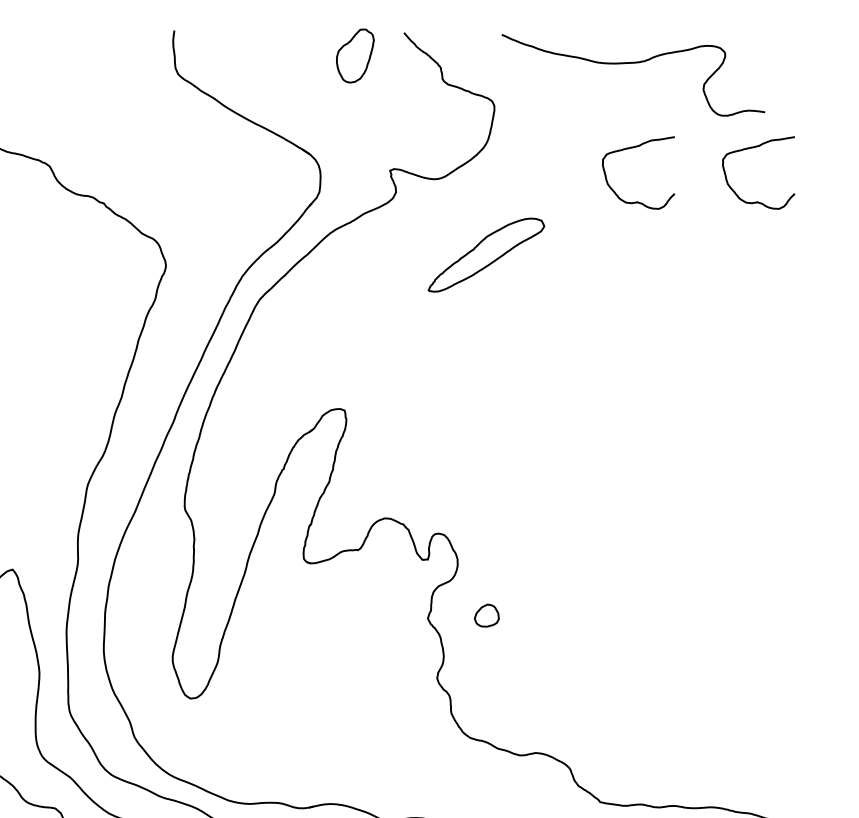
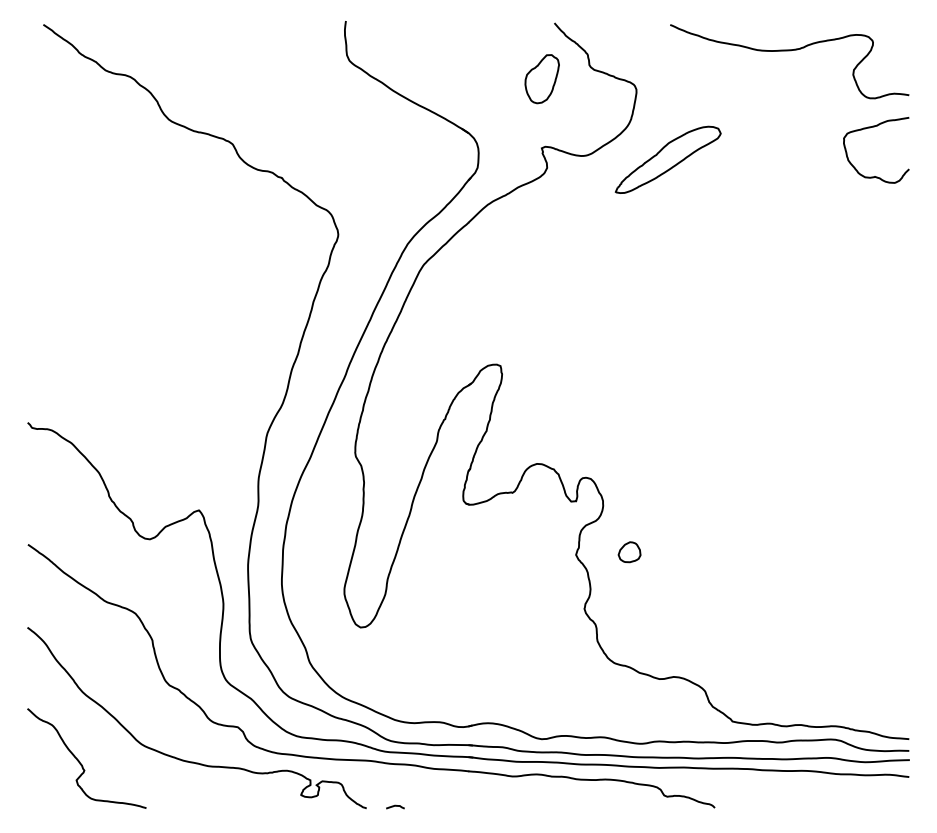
part: (354, 56) -> (541, 79), moved
curve: (633, 64) -> (789, 51), moved
curve: (632, 148) -> (761, 128), removed
part: (485, 254) -> (667, 159), moved

